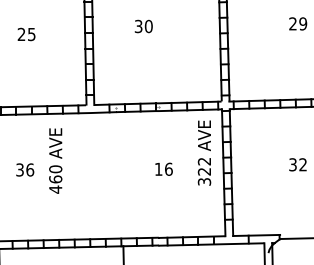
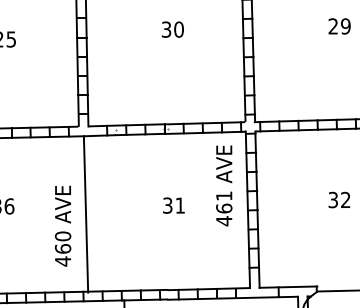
text: (143, 26) -> (172, 29), moved
text: (55, 160) -> (62, 225), moved
text: (163, 168) -> (173, 204), 16 -> 31
text: (204, 172) -> (224, 209), 322 -> 461
line: (92, 176) -> (86, 214), added

